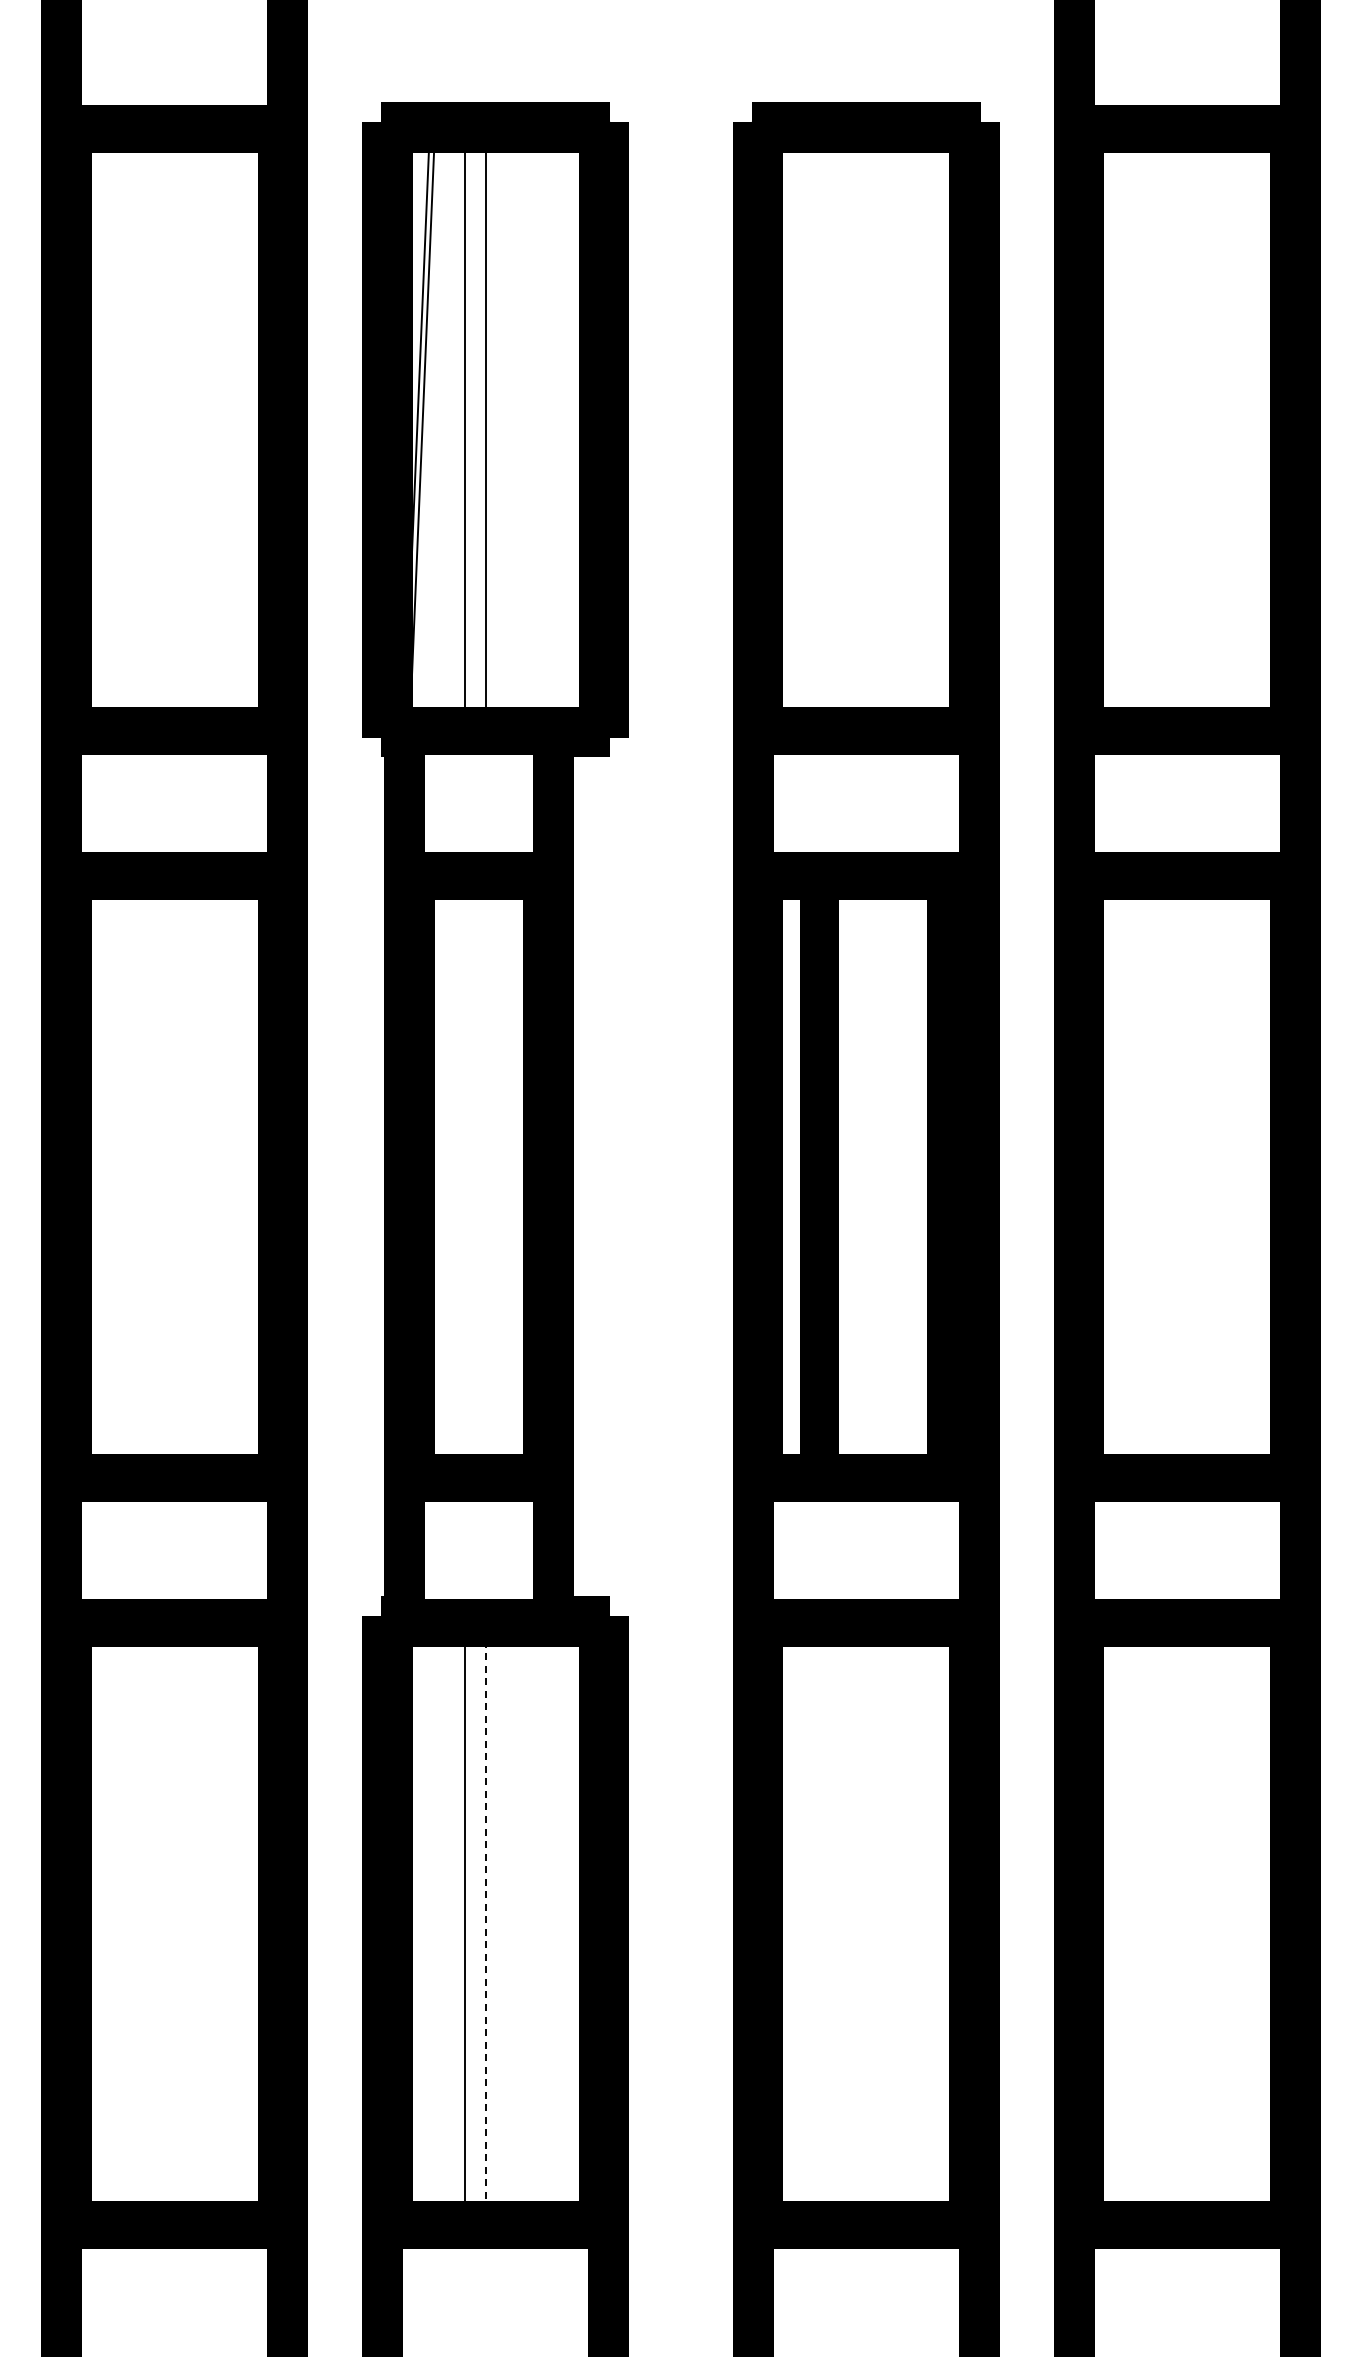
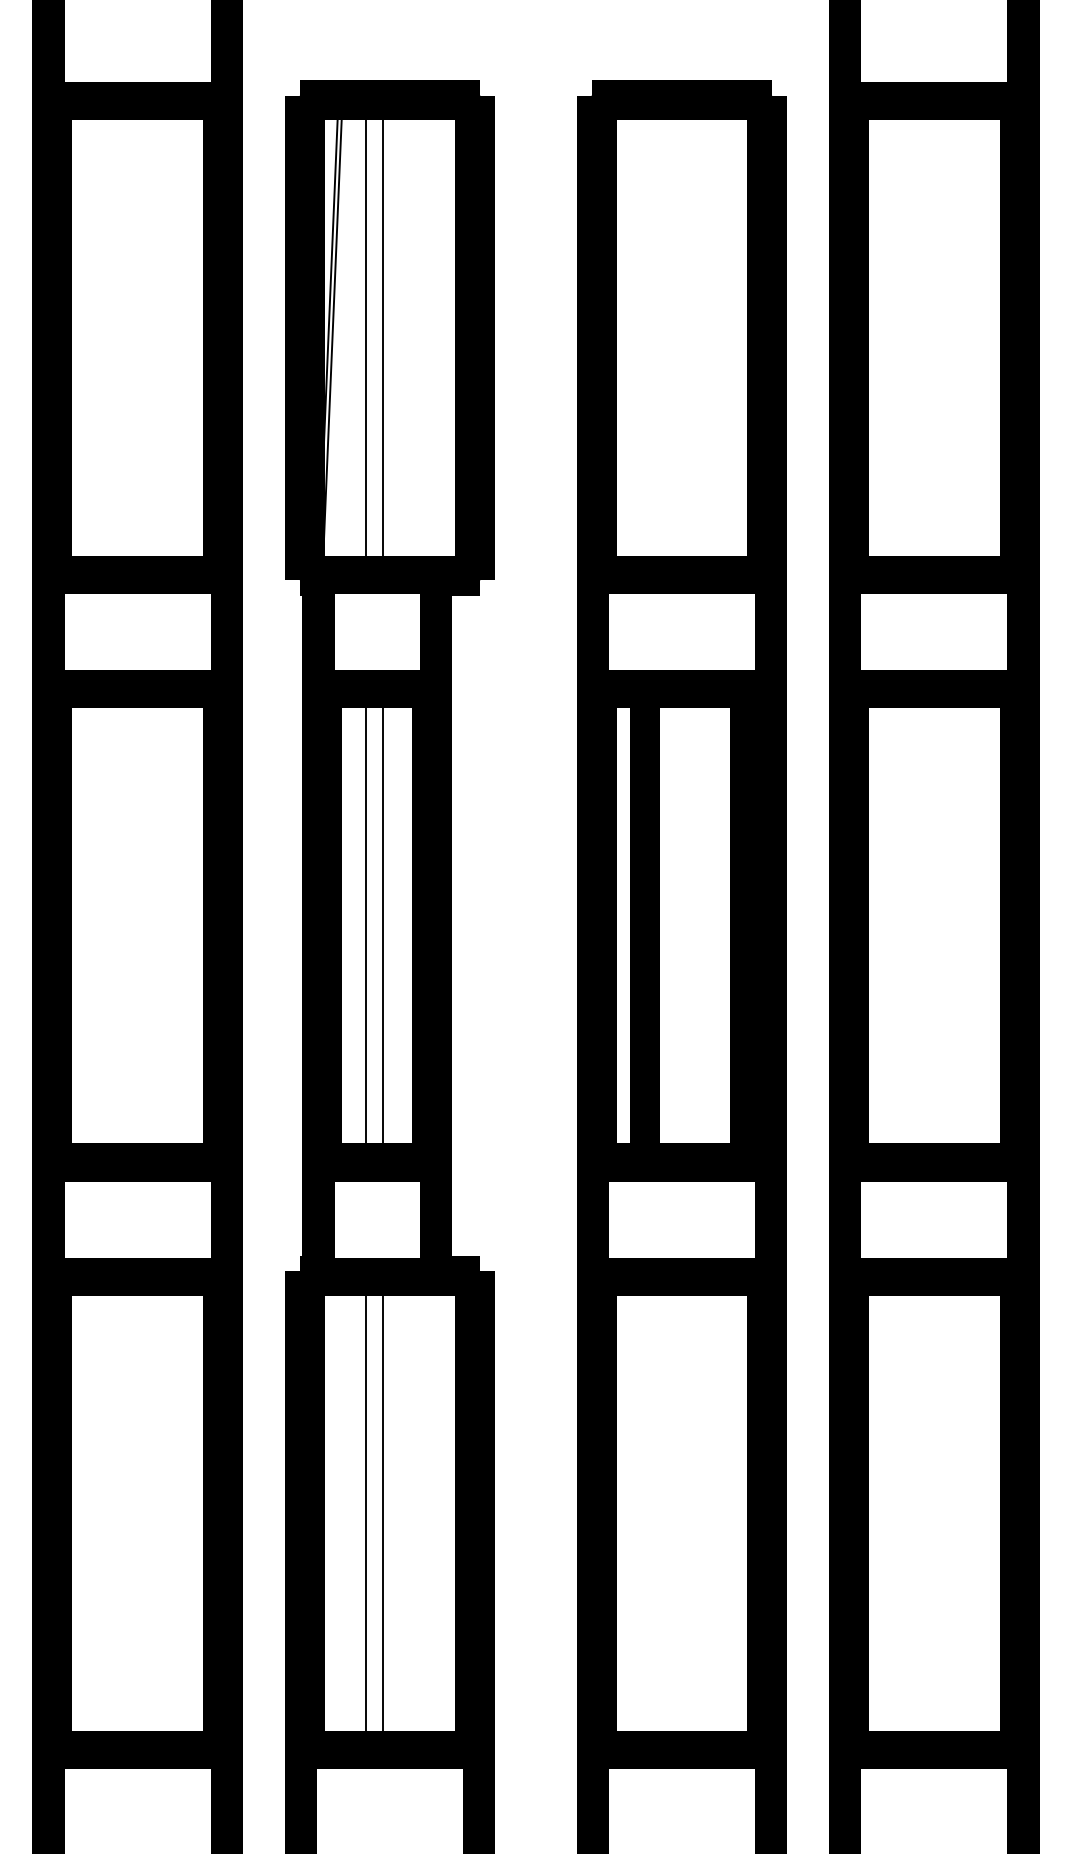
line: (465, 1176) -> (366, 925), added
line: (486, 1176) -> (382, 925), added
line: (486, 1924) -> (382, 1513), dashed -> solid

